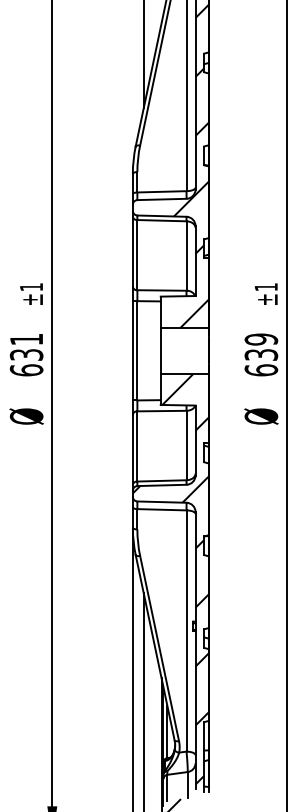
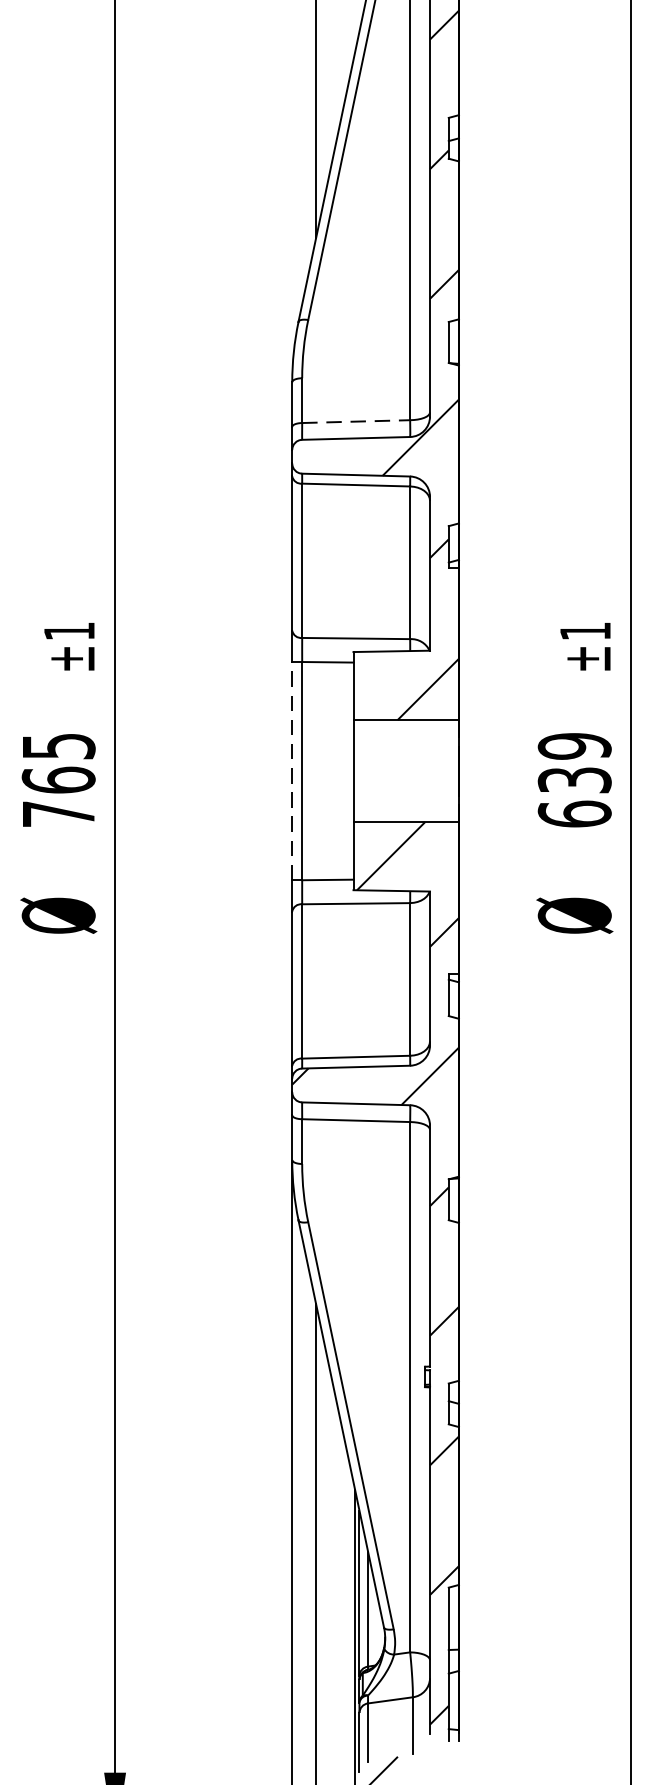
line: (161, 191) -> (355, 420), solid -> dashed
line: (132, 350) -> (291, 770), solid -> dashed
text: (26, 355) -> (58, 781), 631 -> 765

